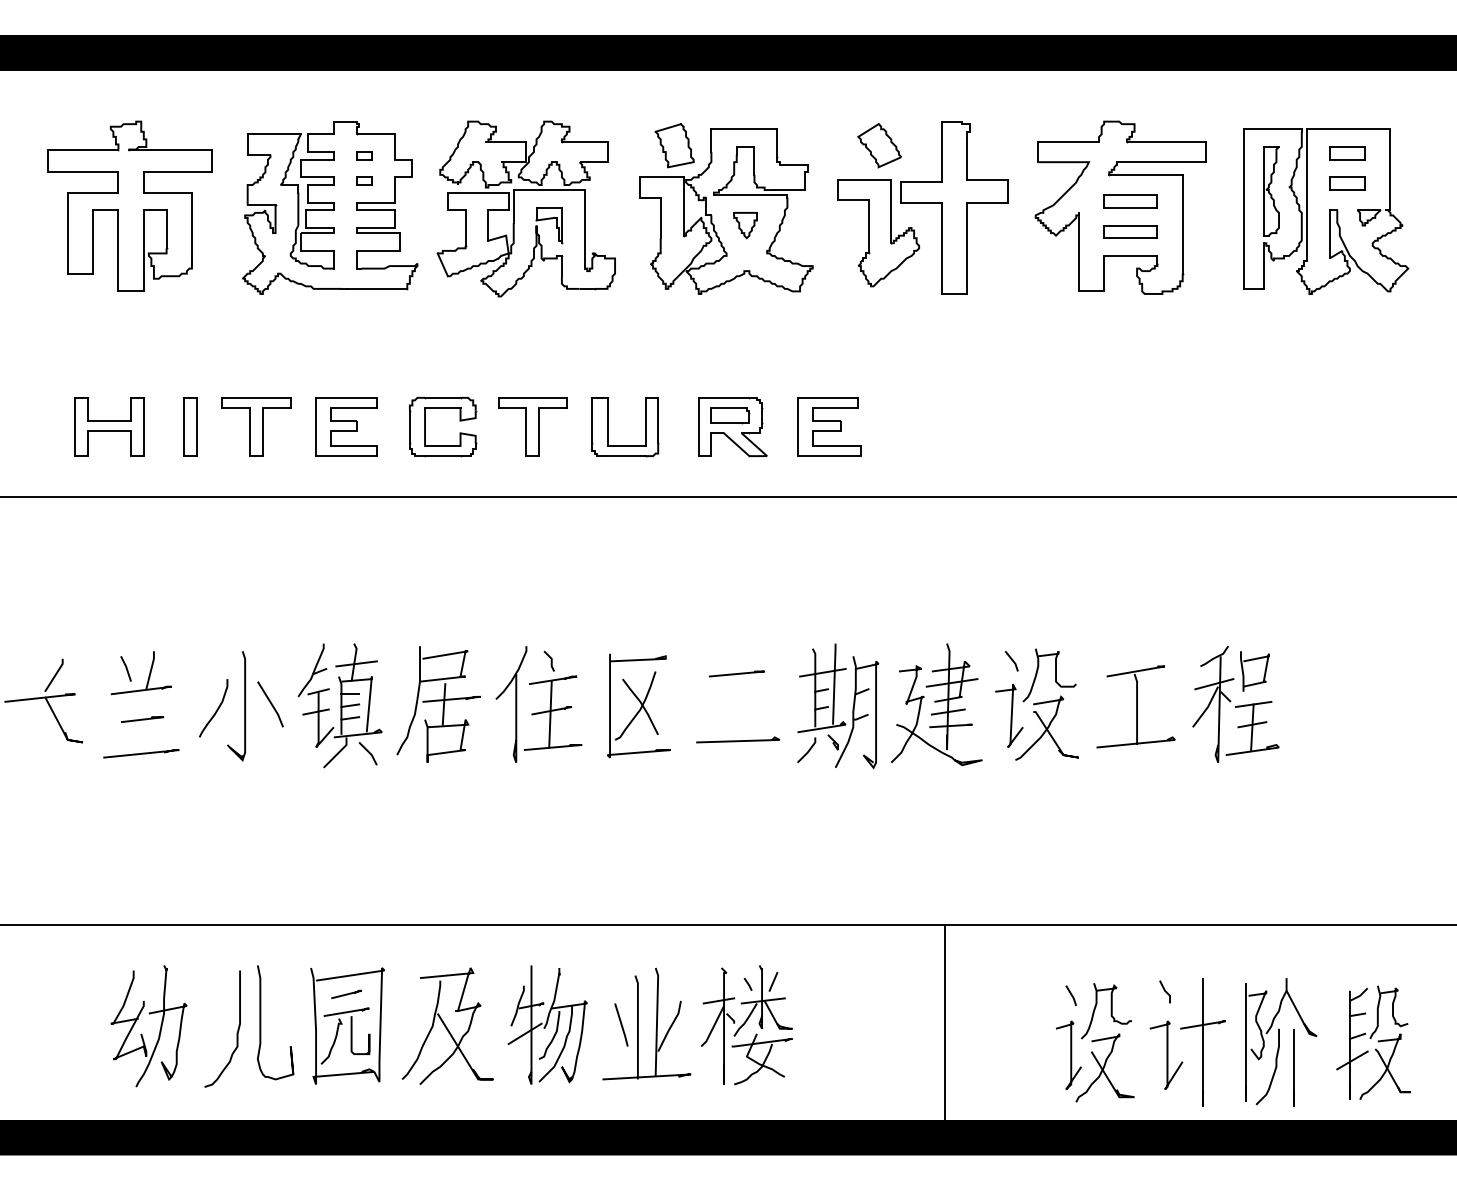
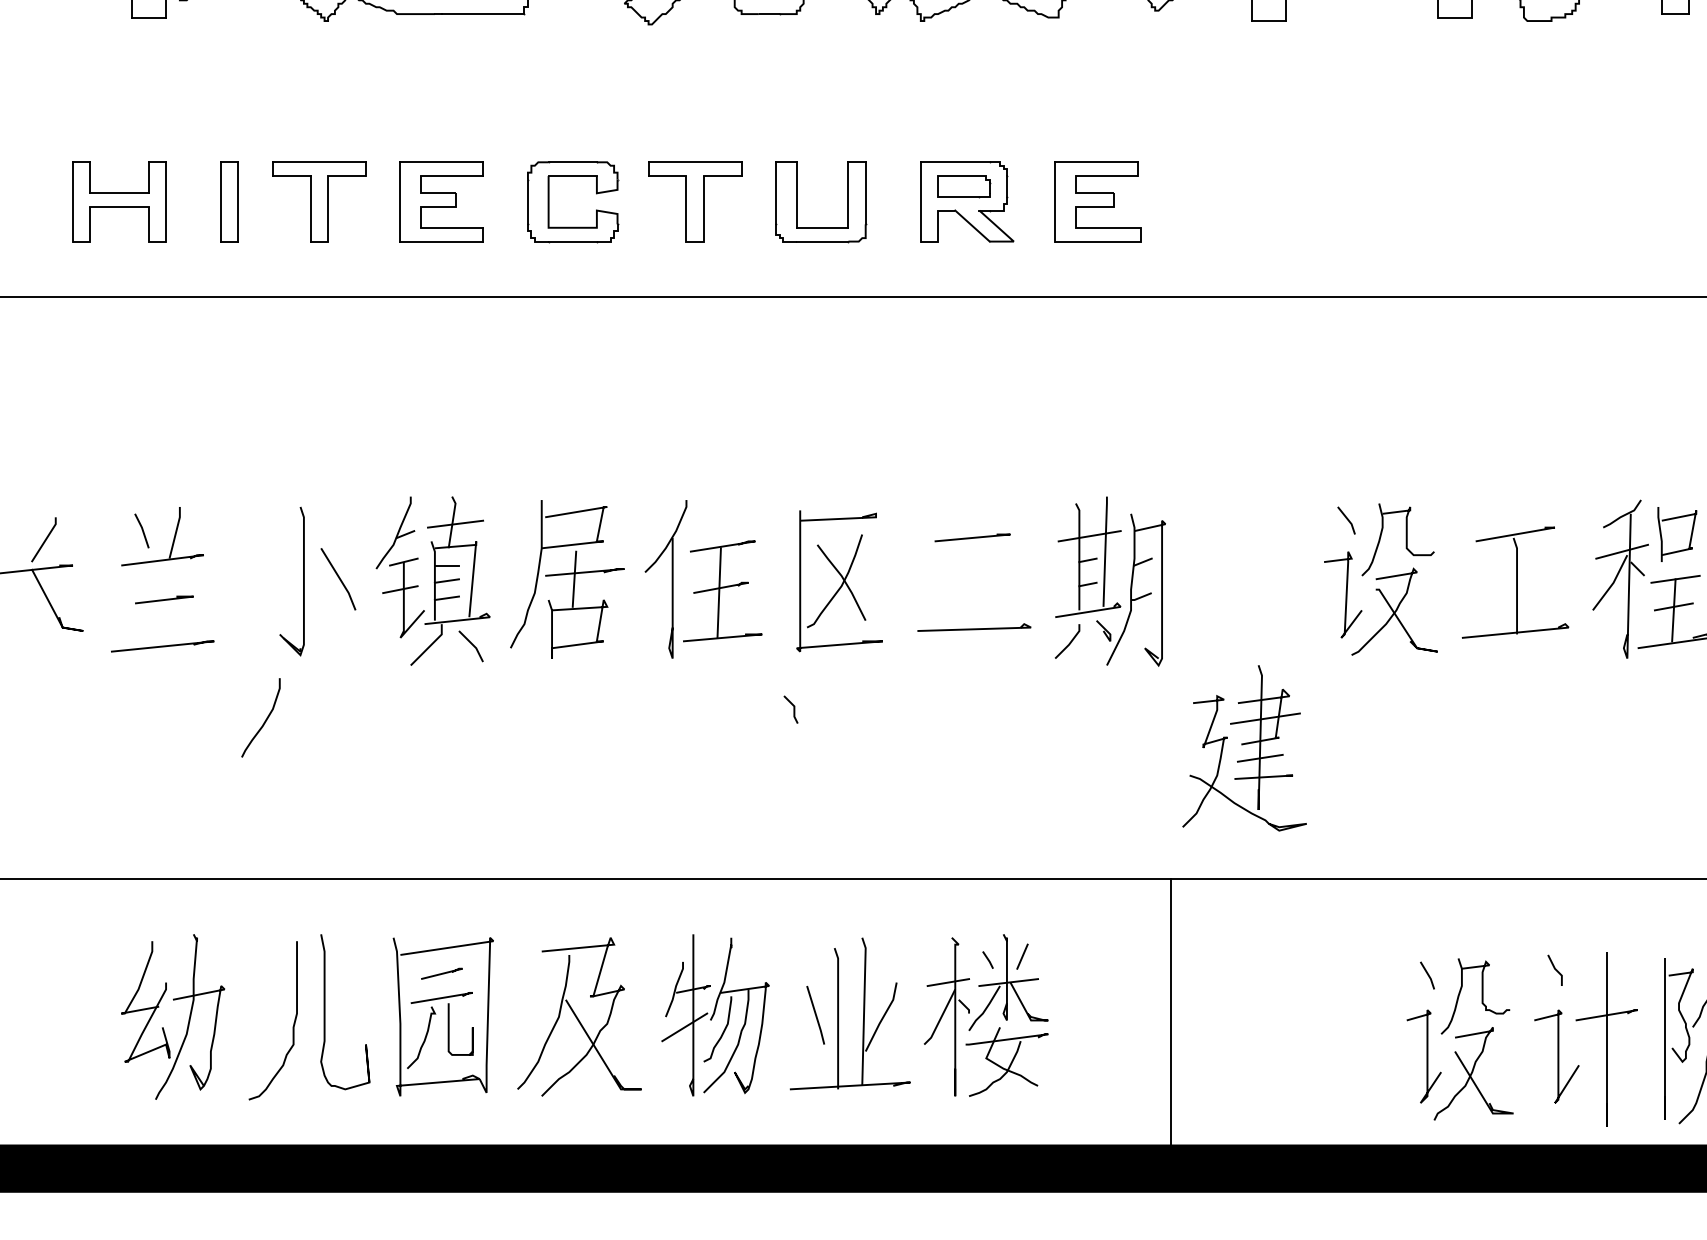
line: (550, 660) -> (792, 708), moved
part: (936, 704) -> (1244, 748), moved
curve: (216, 709) -> (264, 719), moved
line: (944, 1030) -> (1170, 1022), moved

